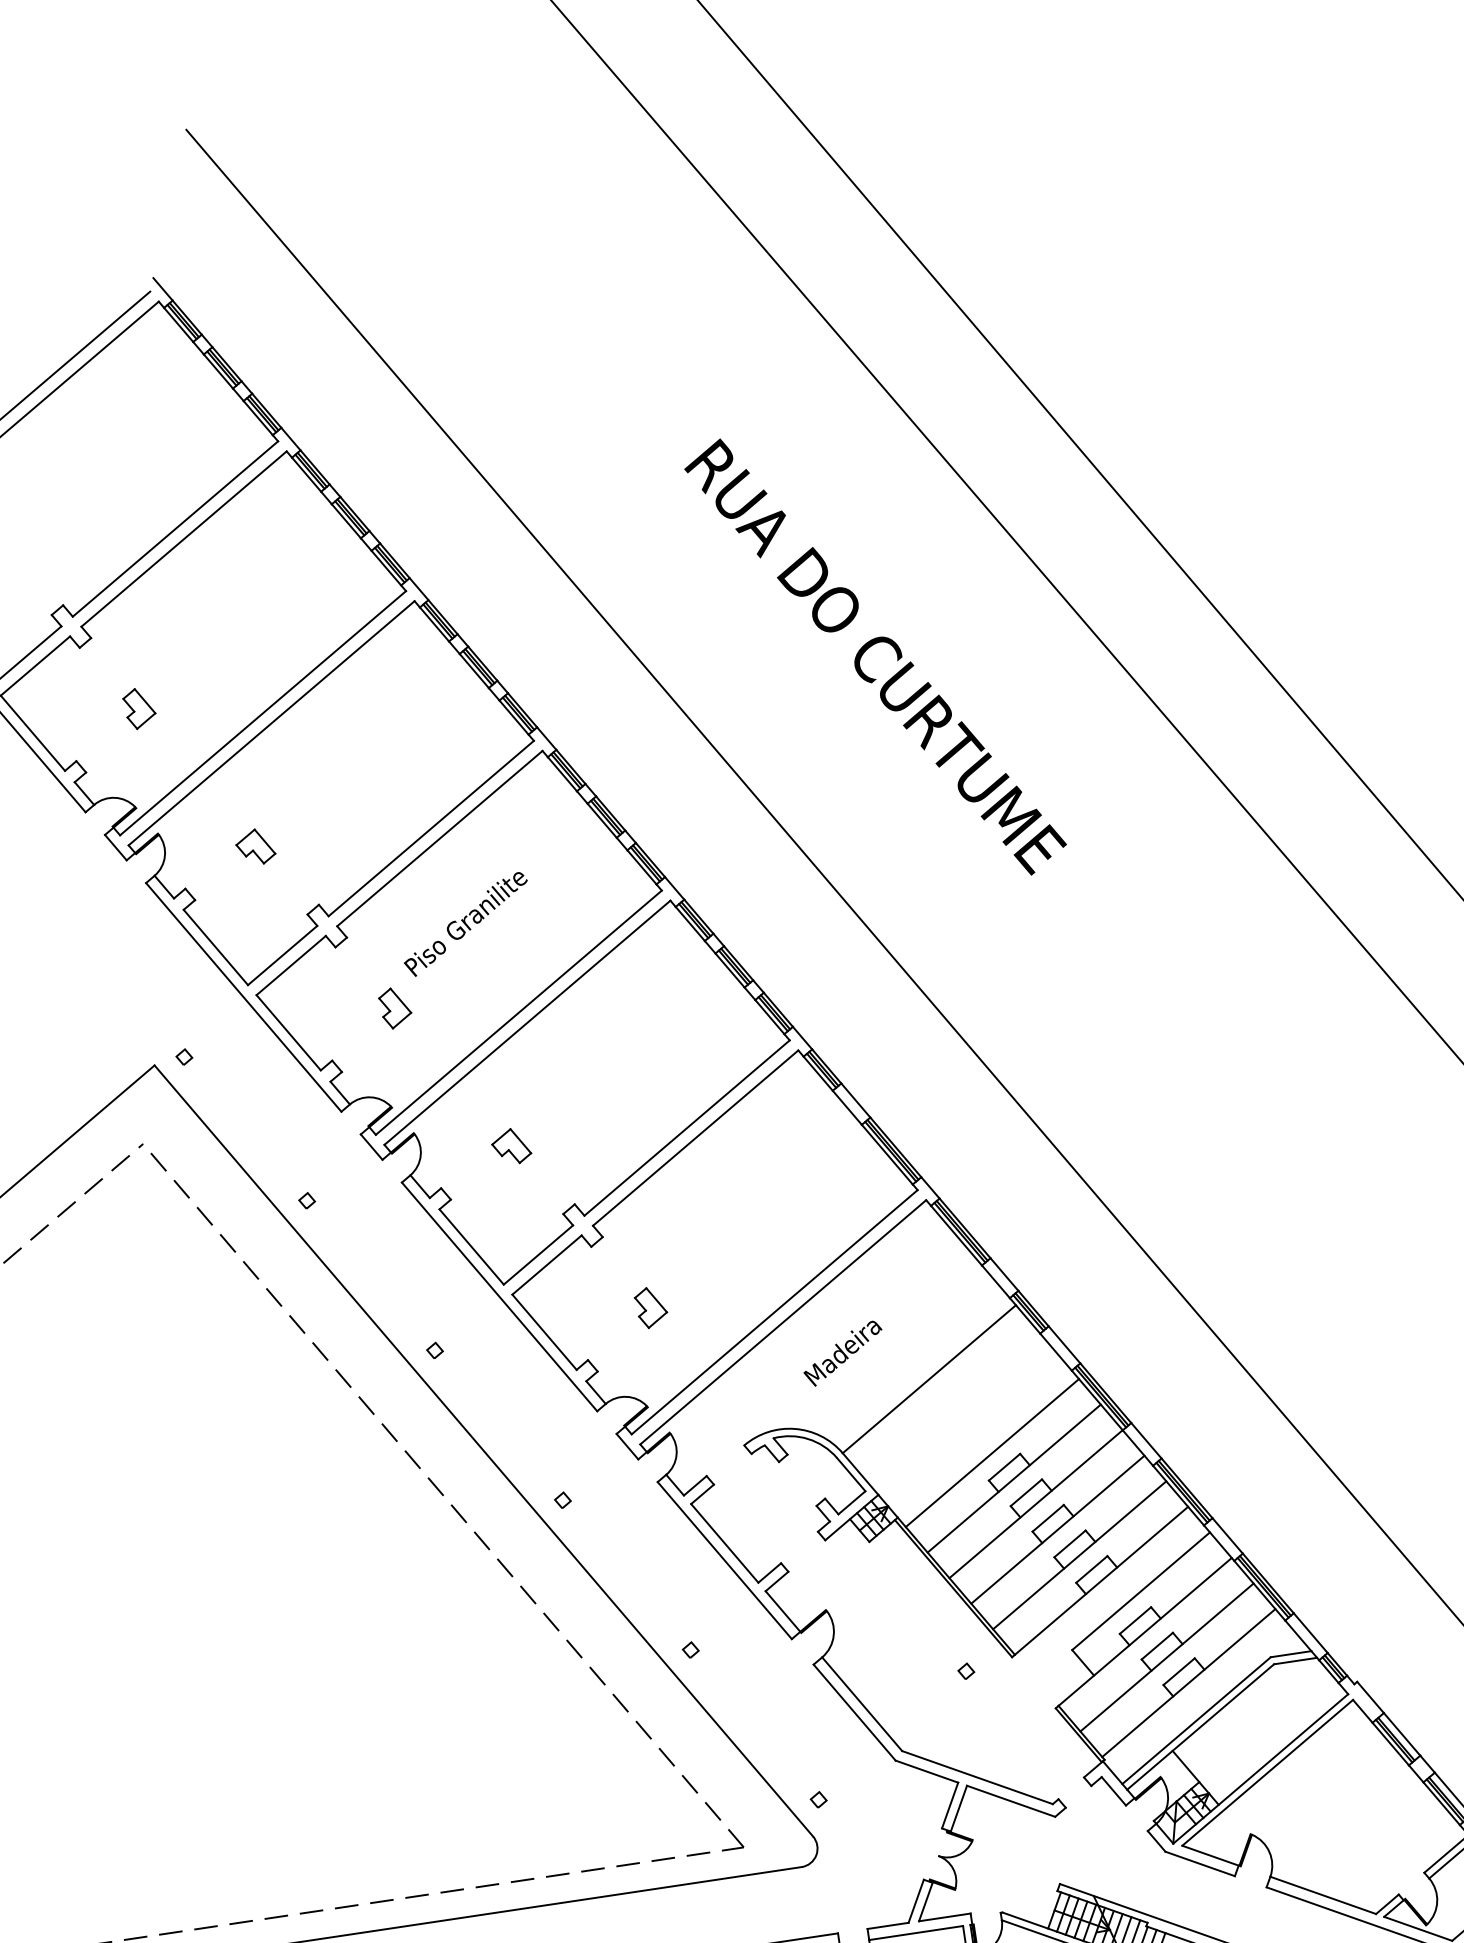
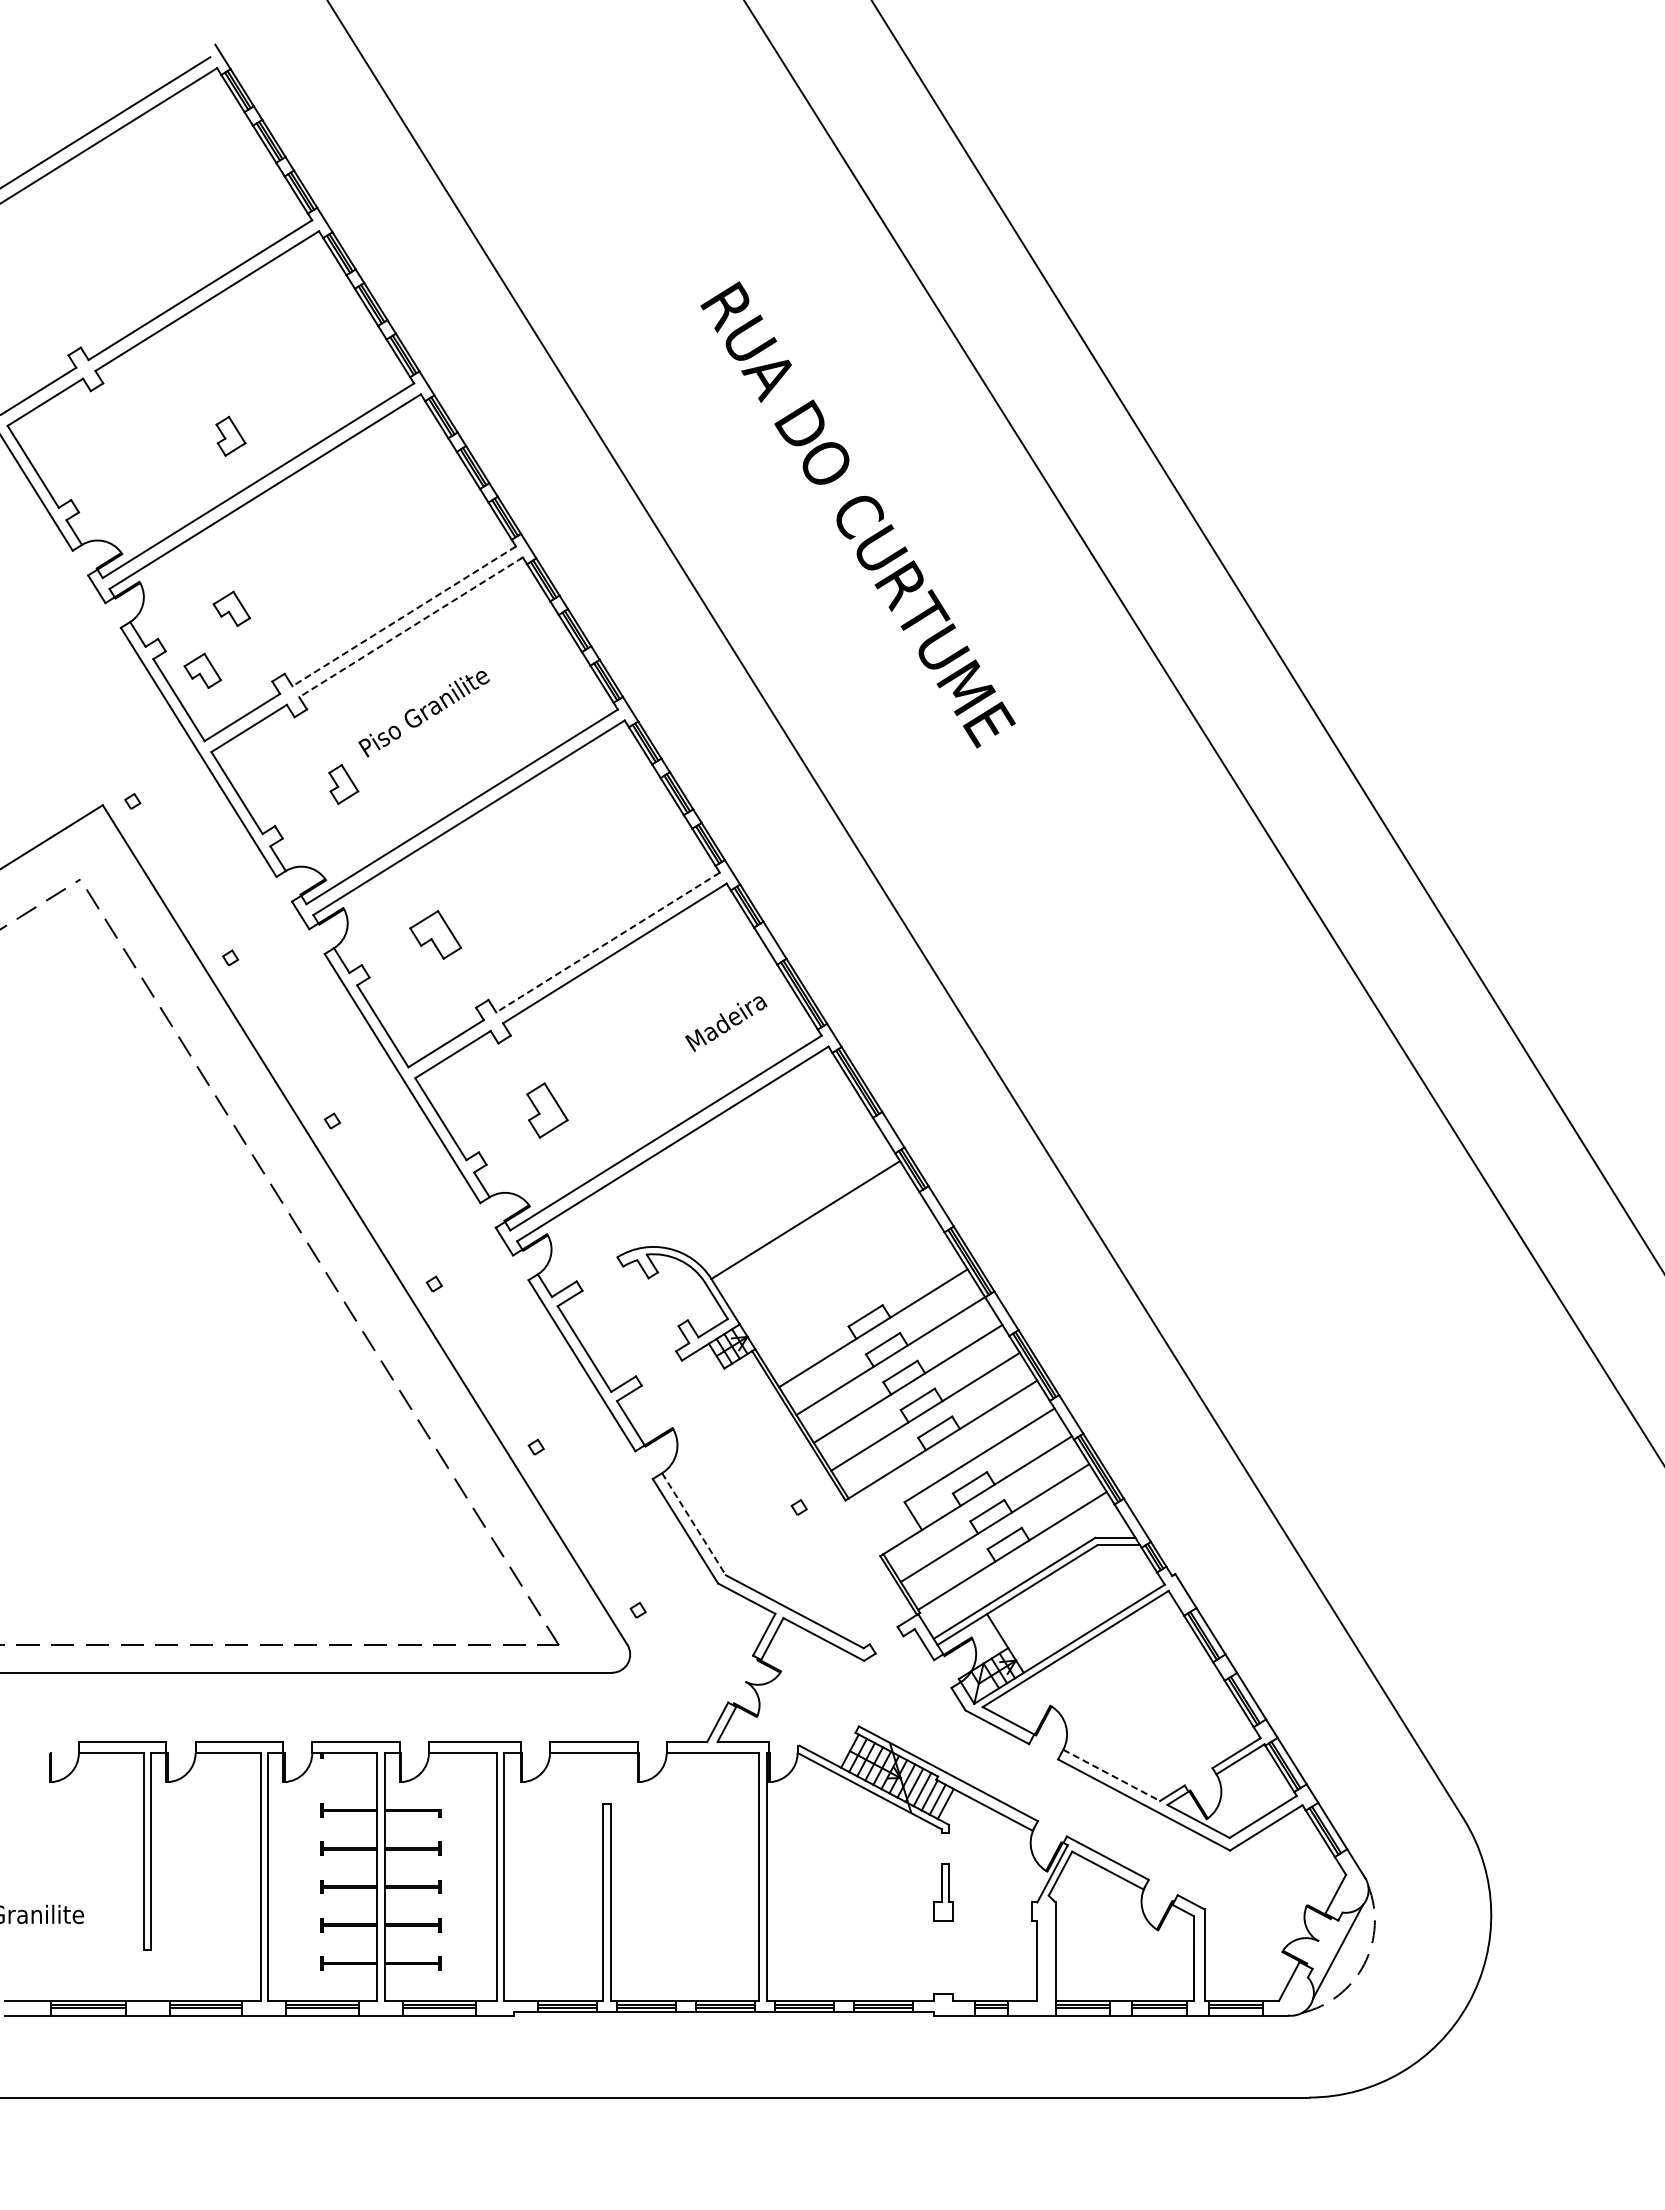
part: (139, 707) -> (230, 435), moved
line: (431, 828) -> (404, 616), solid -> dashed
line: (440, 838) -> (411, 627), solid -> dashed
part: (235, 913) -> (202, 670), added
line: (687, 1127) -> (608, 942), solid -> dashed
part: (511, 1147) -> (435, 935), size x1.4
part: (651, 1307) -> (547, 1110), size x1.4
text: (843, 1353) -> (726, 1023), moved
line: (991, 1453) -> (855, 1300), removed
line: (862, 1704) -> (694, 1524), solid -> dashed
line: (1323, 1895) -> (1111, 1775), solid -> dashed

